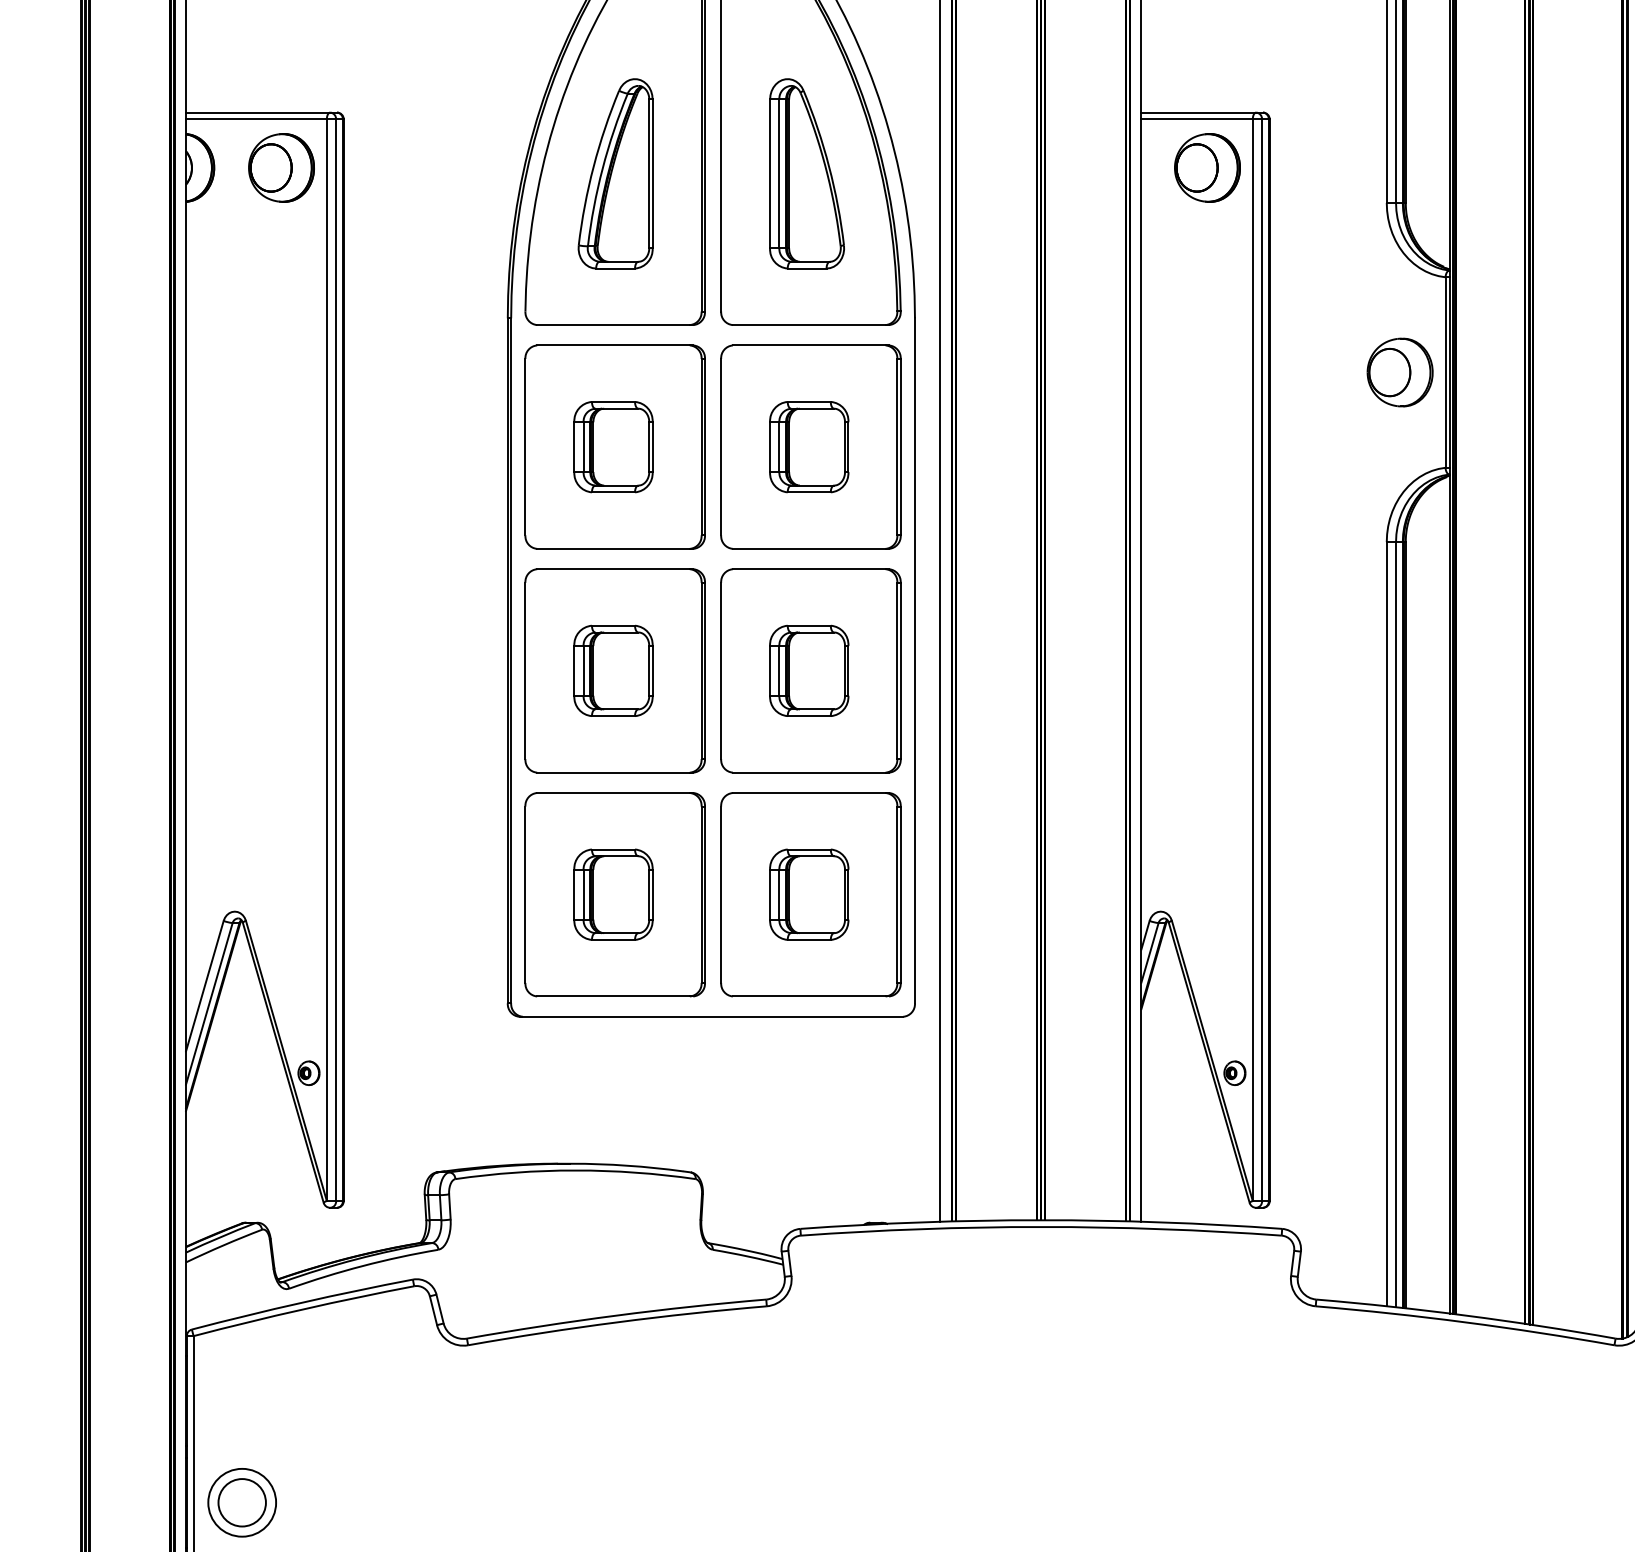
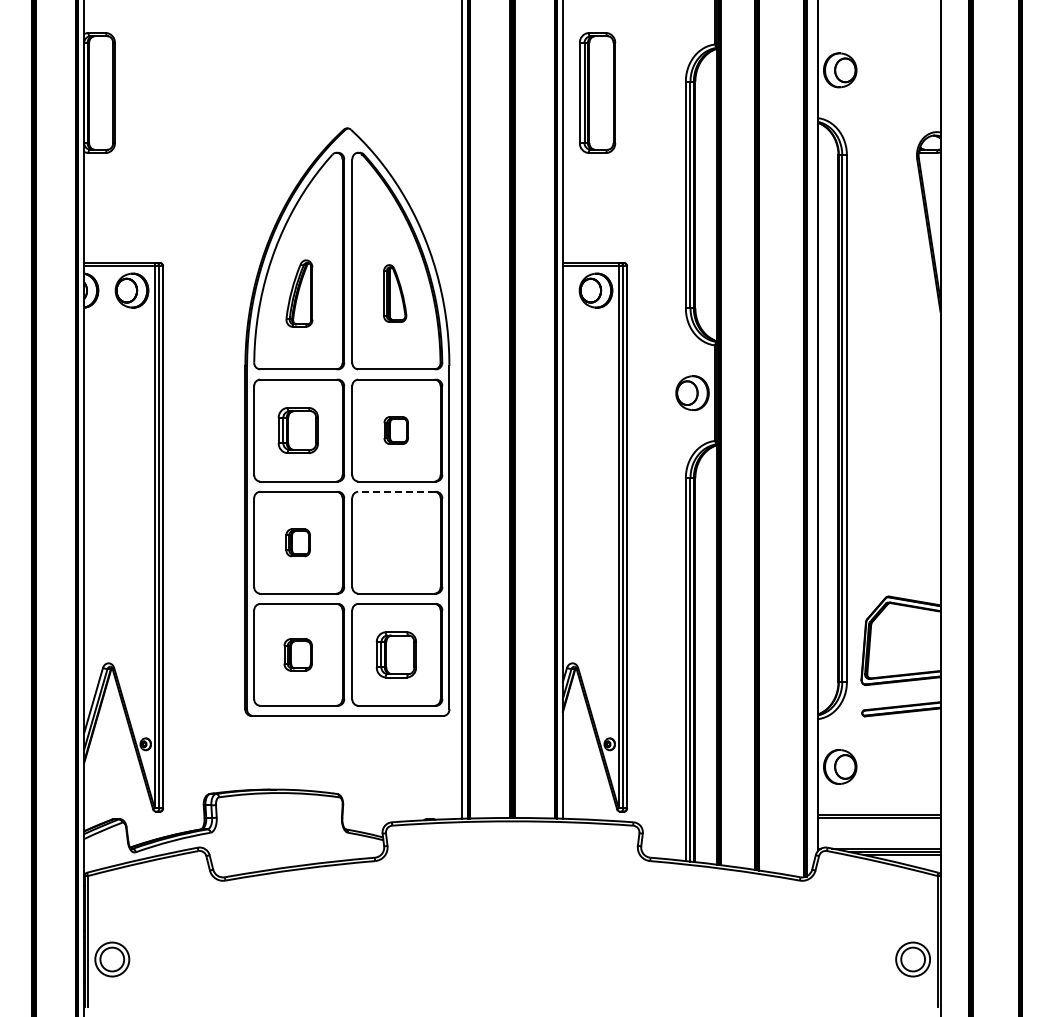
part: (615, 173) -> (299, 293), size x0.7
part: (805, 173) -> (394, 293), size x0.6
part: (807, 447) -> (395, 430), size x0.6
line: (807, 568) -> (395, 491), solid -> dashed
part: (611, 670) -> (297, 542), size x0.6
part: (807, 670) -> (395, 542), removed
part: (611, 894) -> (297, 654), size x0.7

